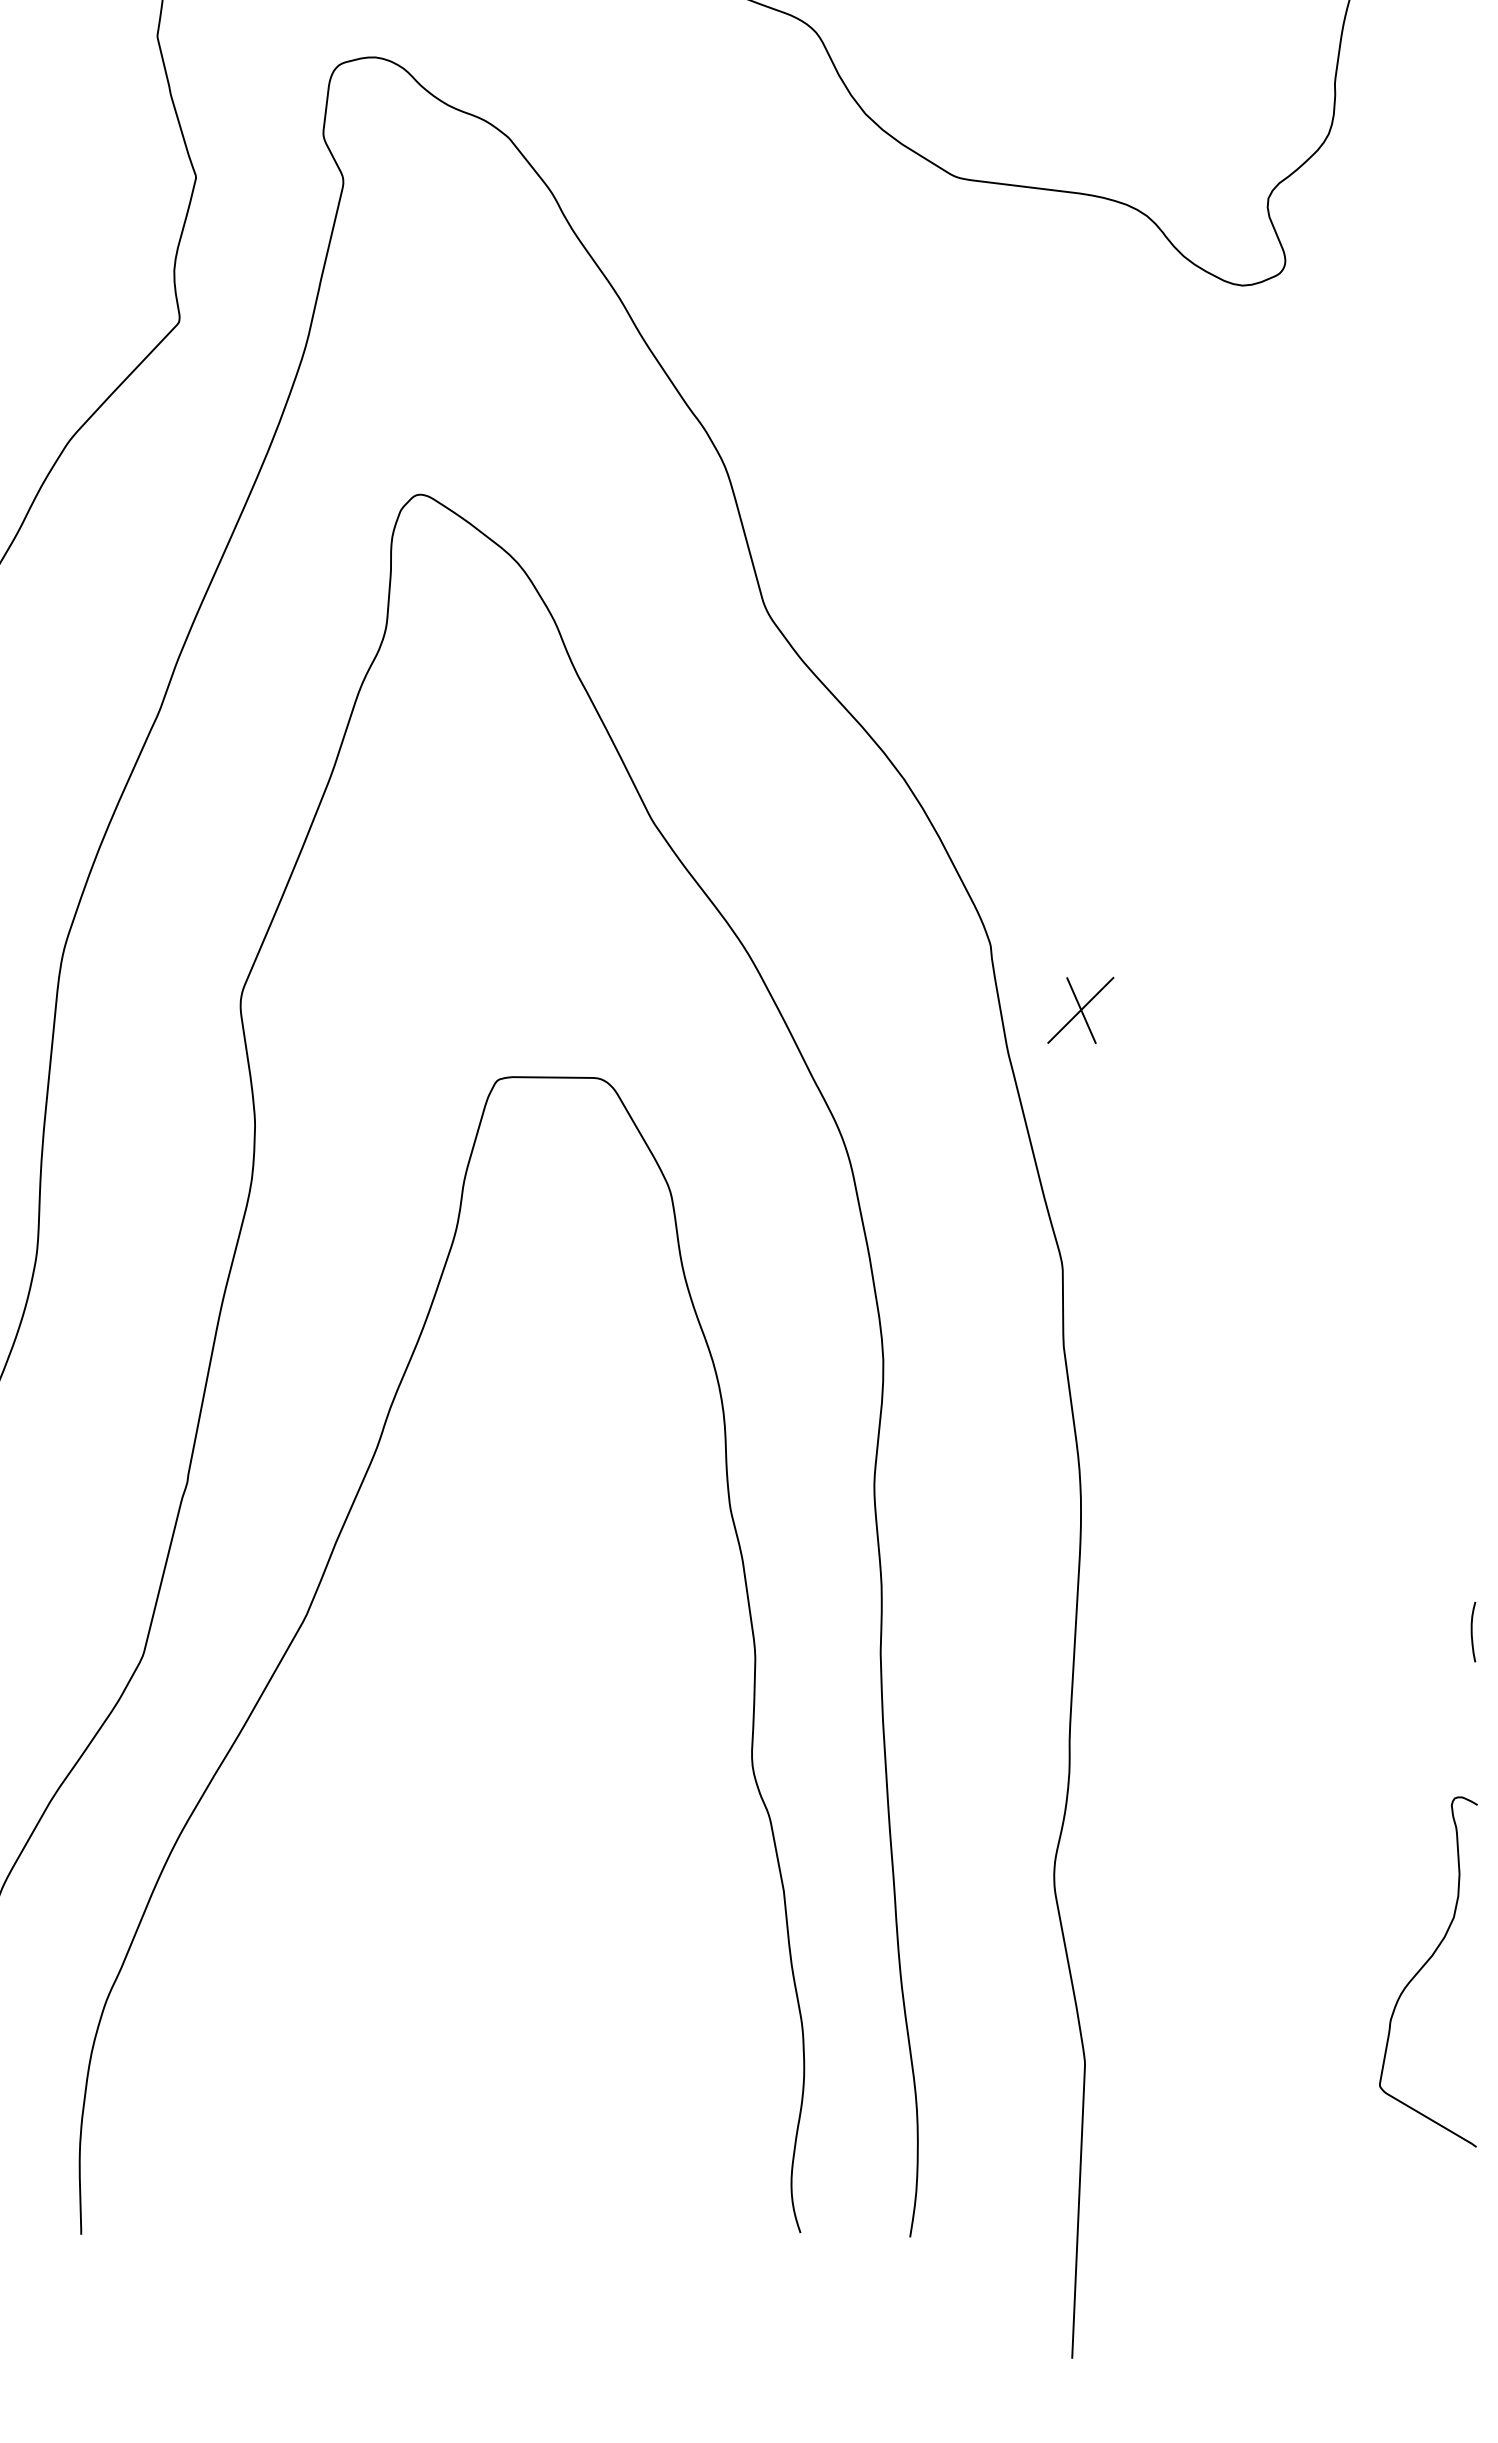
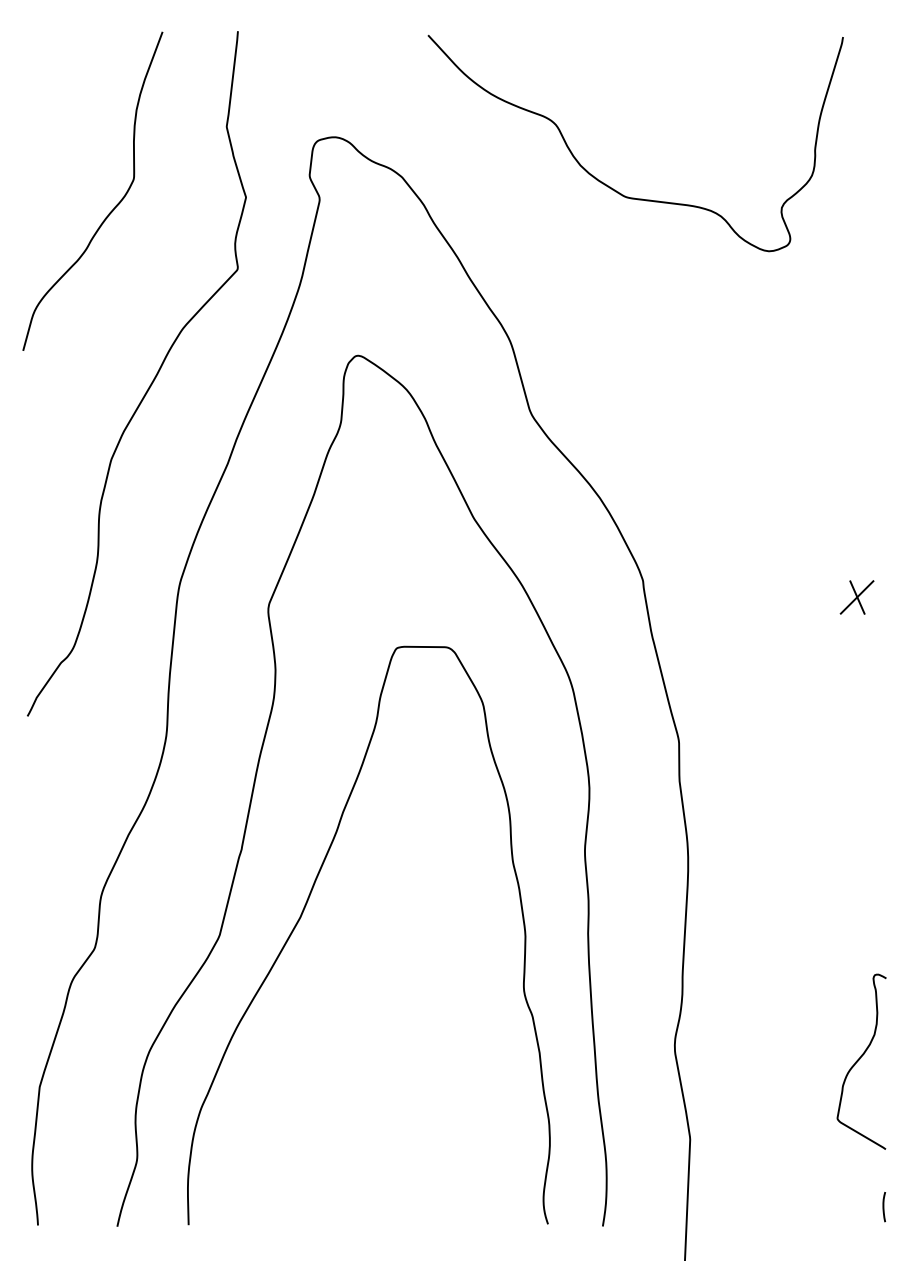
part: (1079, 1010) -> (856, 597), moved
line: (1471, 1632) -> (883, 1207), moved
curve: (1425, 1967) -> (860, 1059), moved

